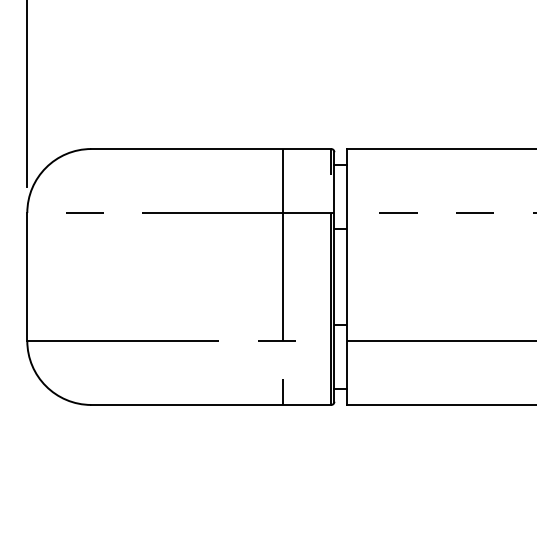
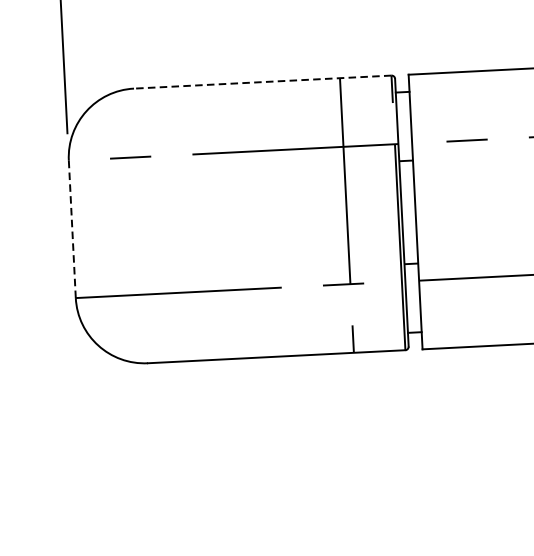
line: (211, 149) -> (263, 82), solid -> dashed
line: (27, 277) -> (72, 229), solid -> dashed

